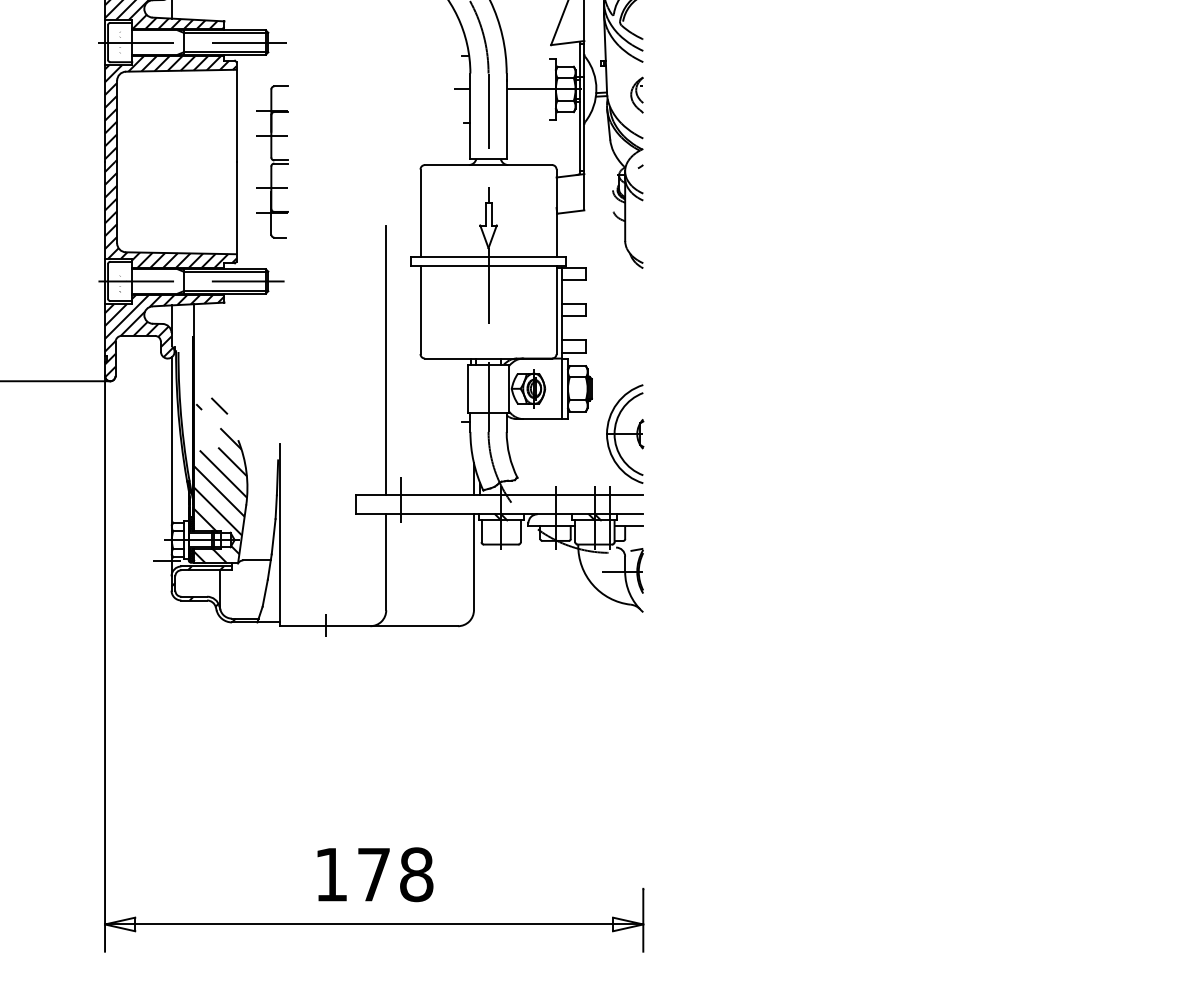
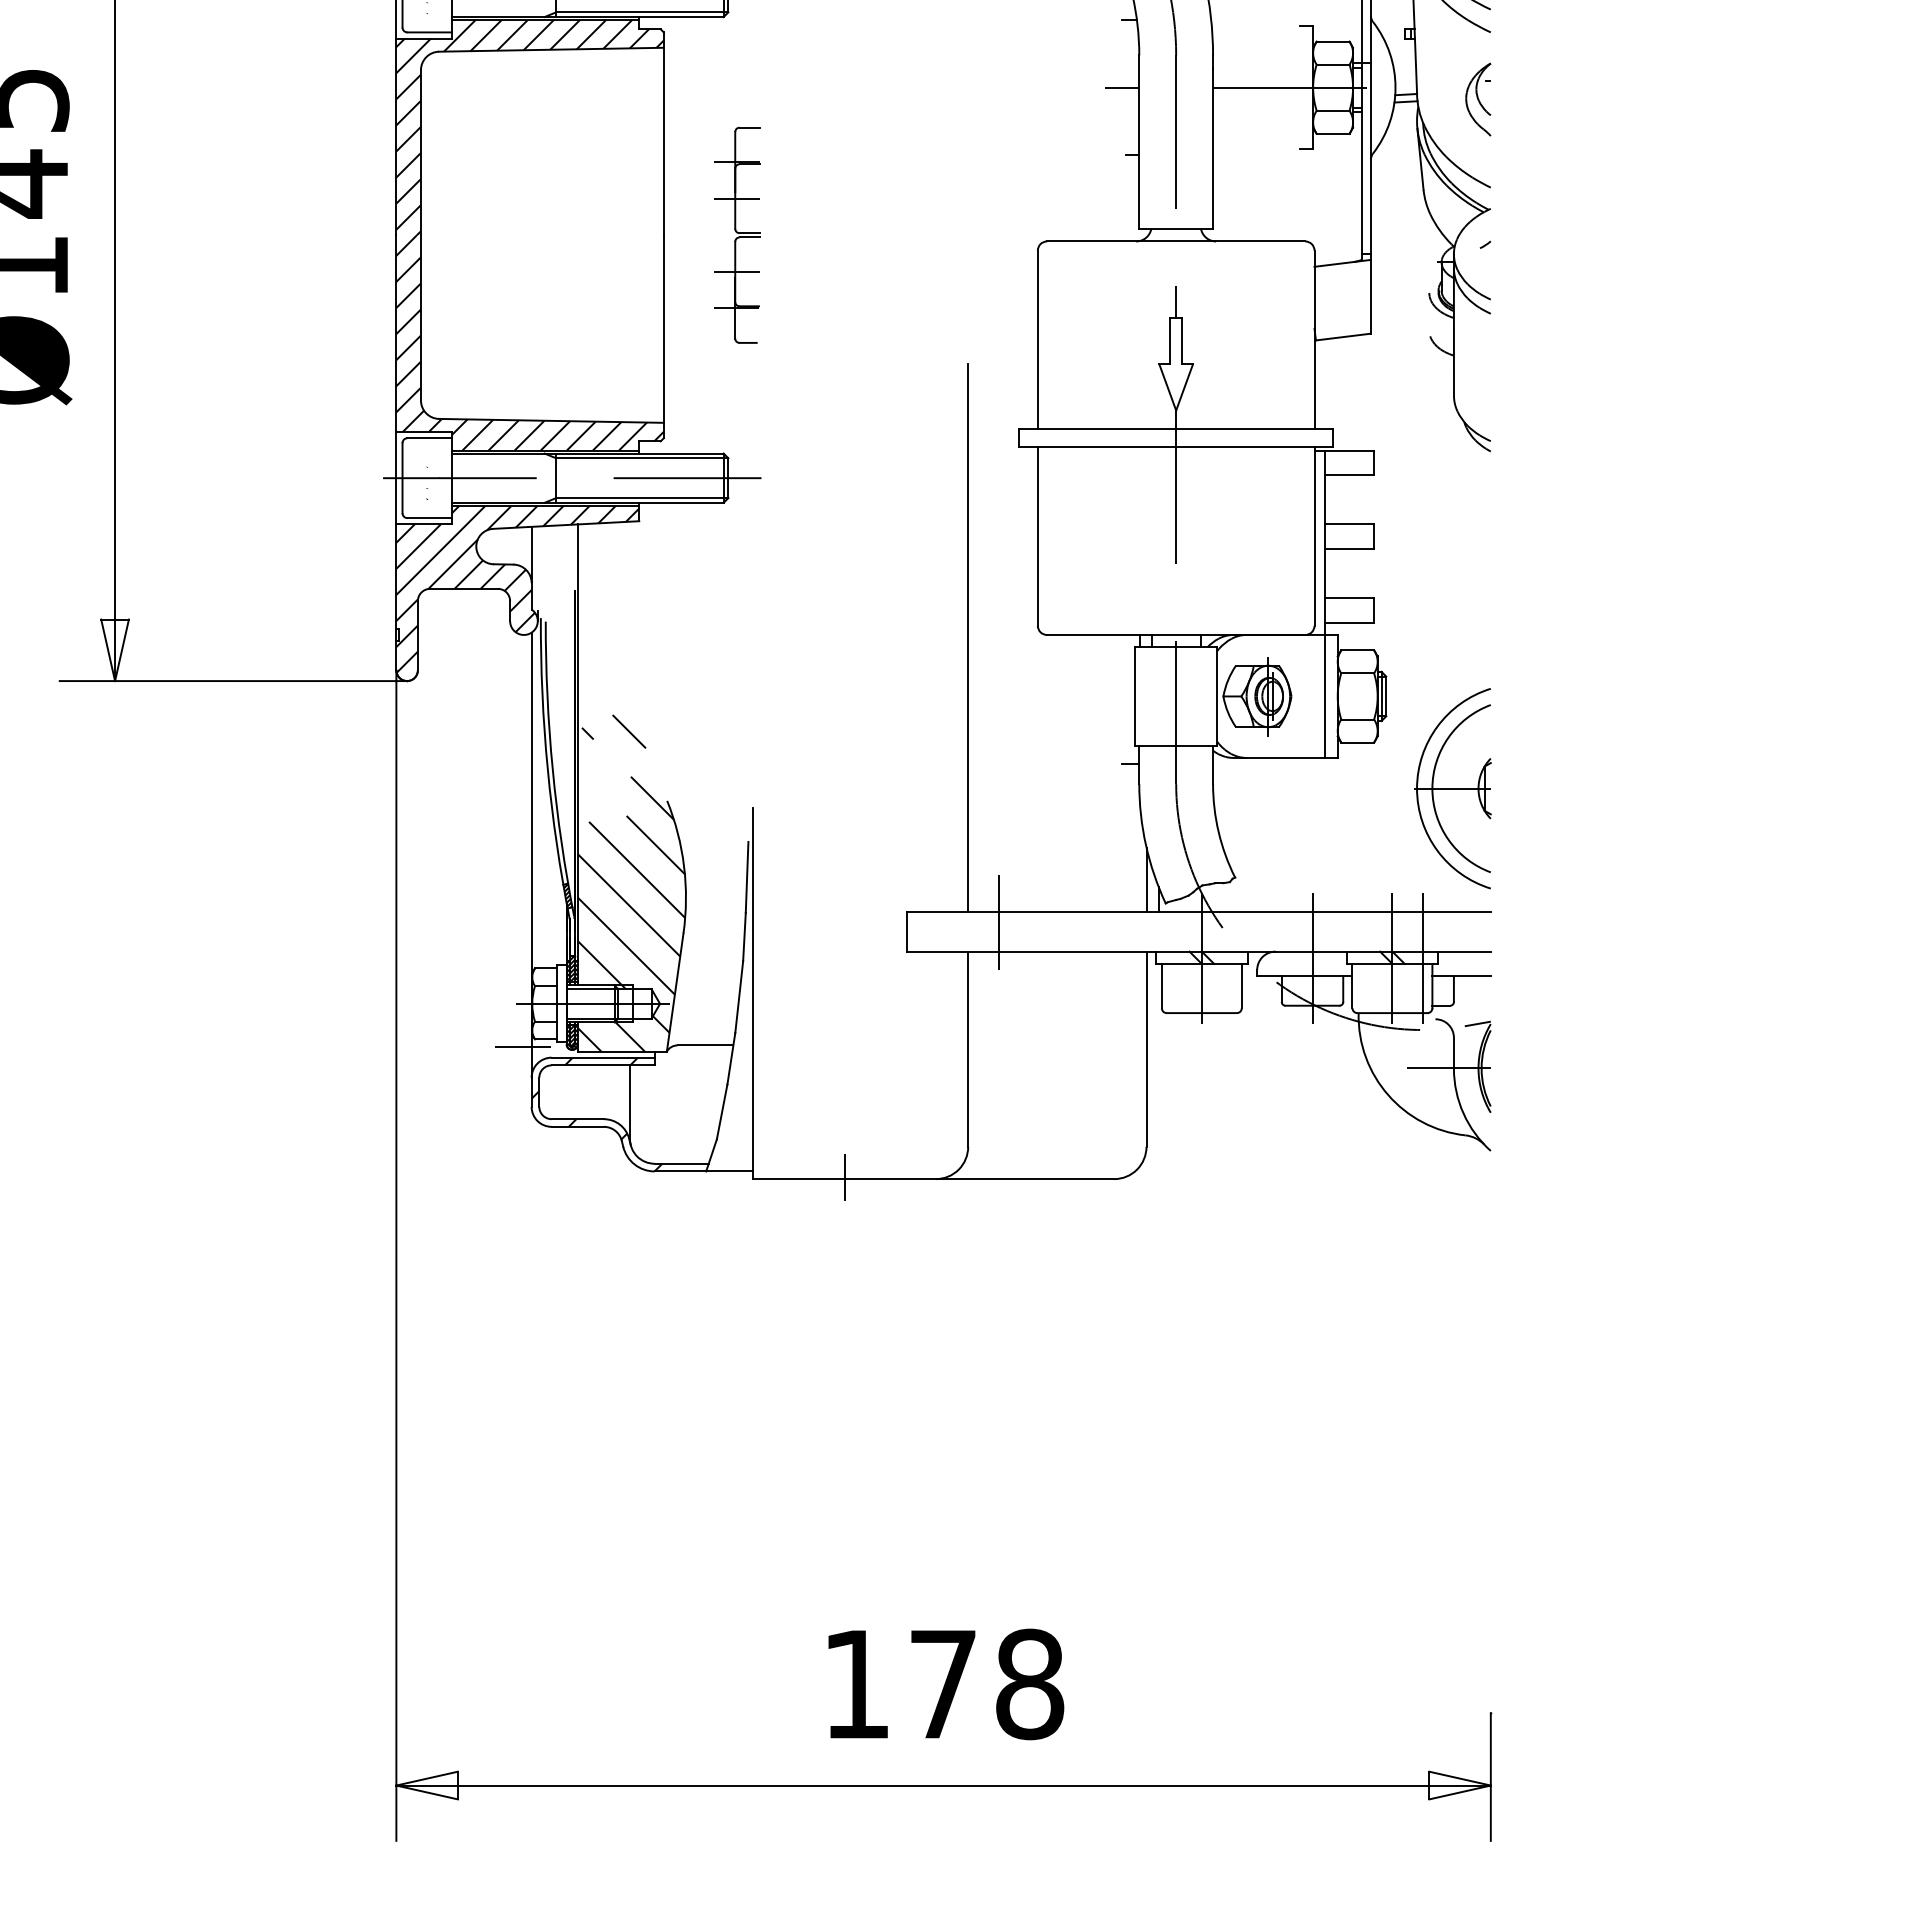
part: (272, 161) -> (736, 234), size x0.7

